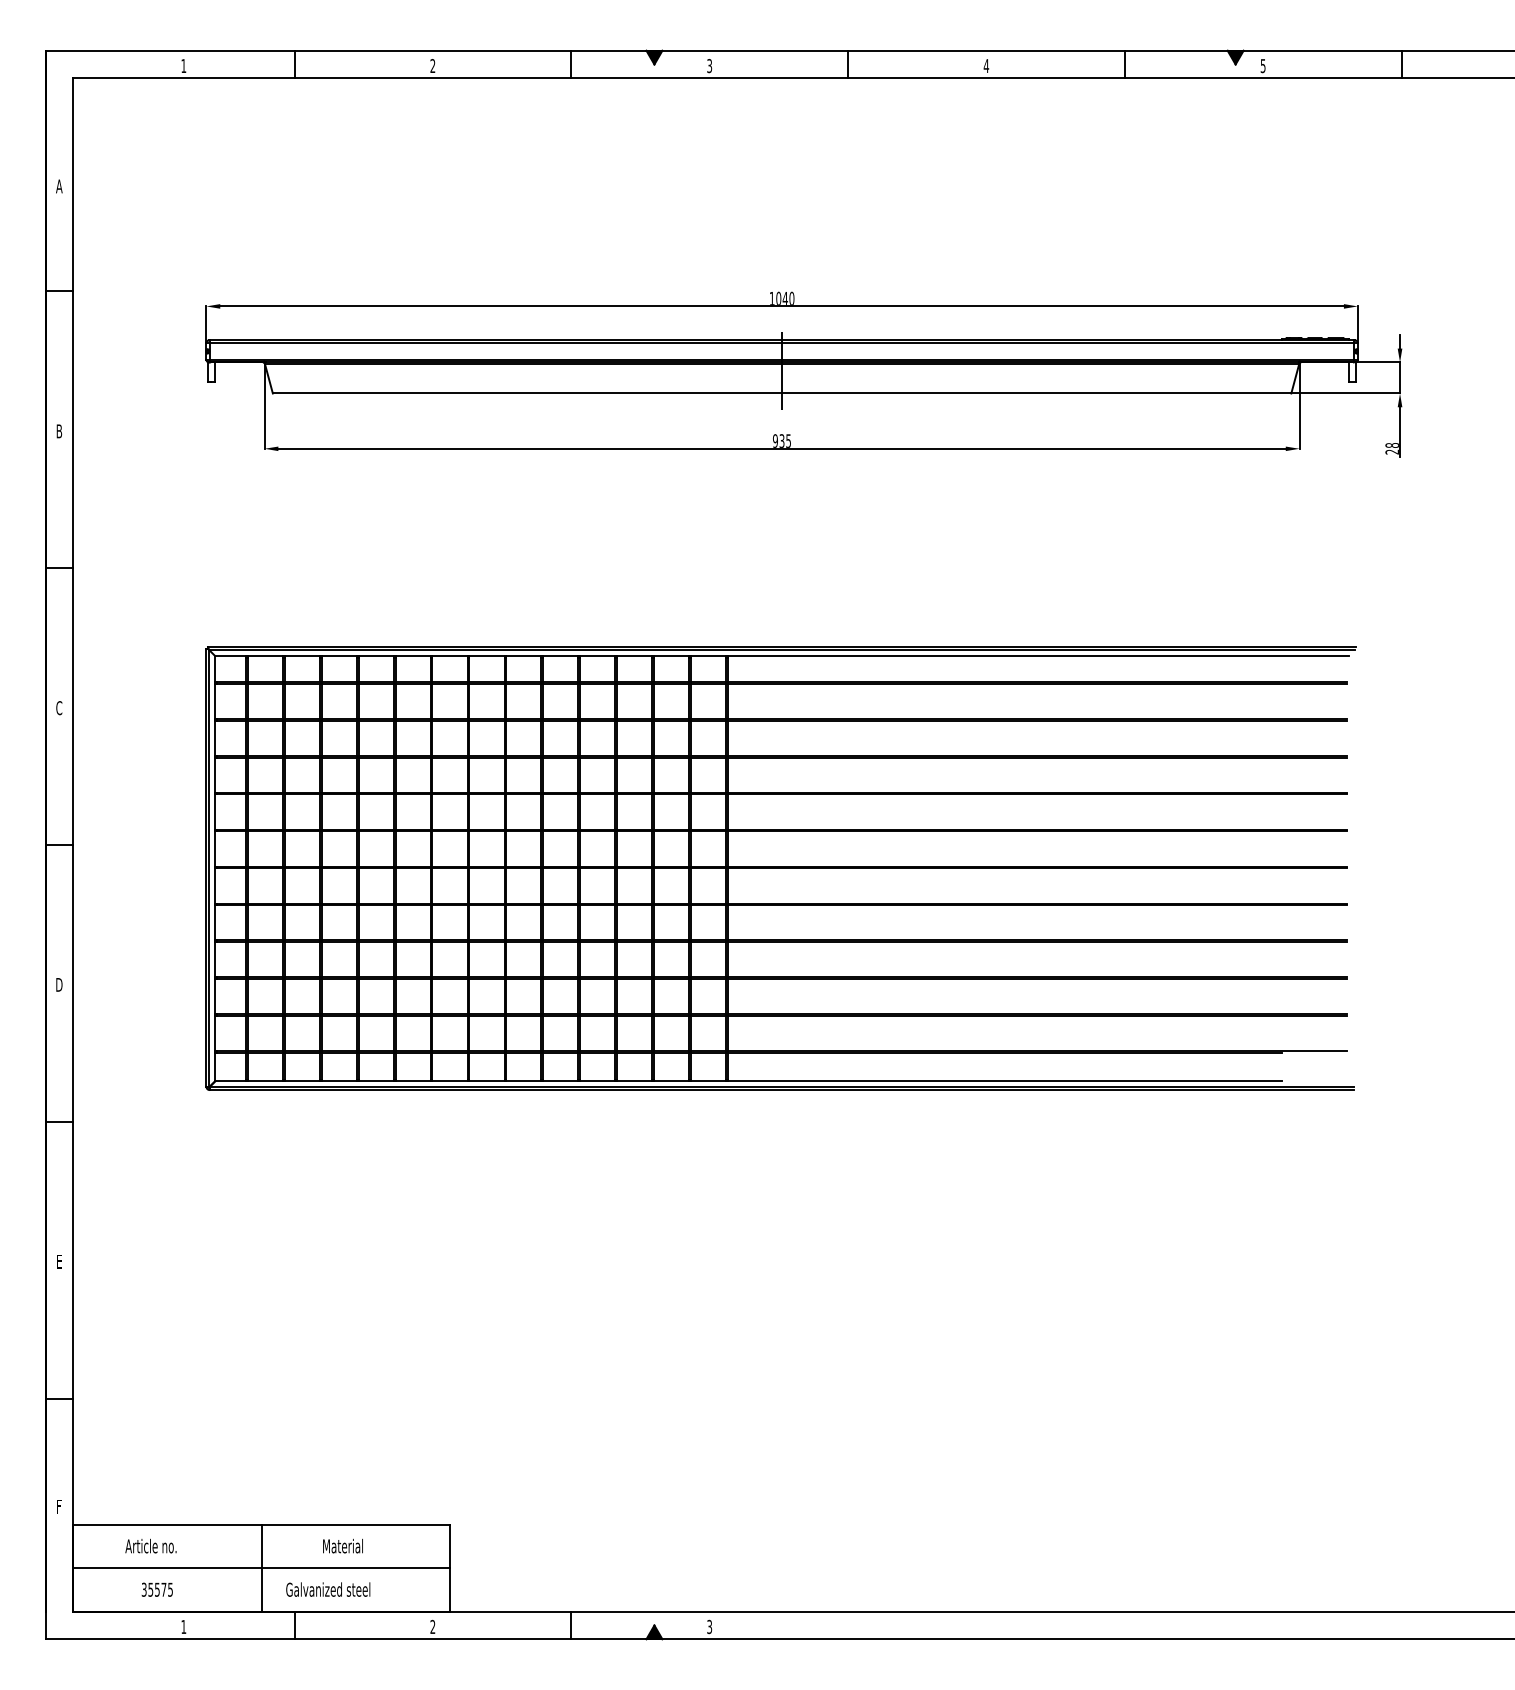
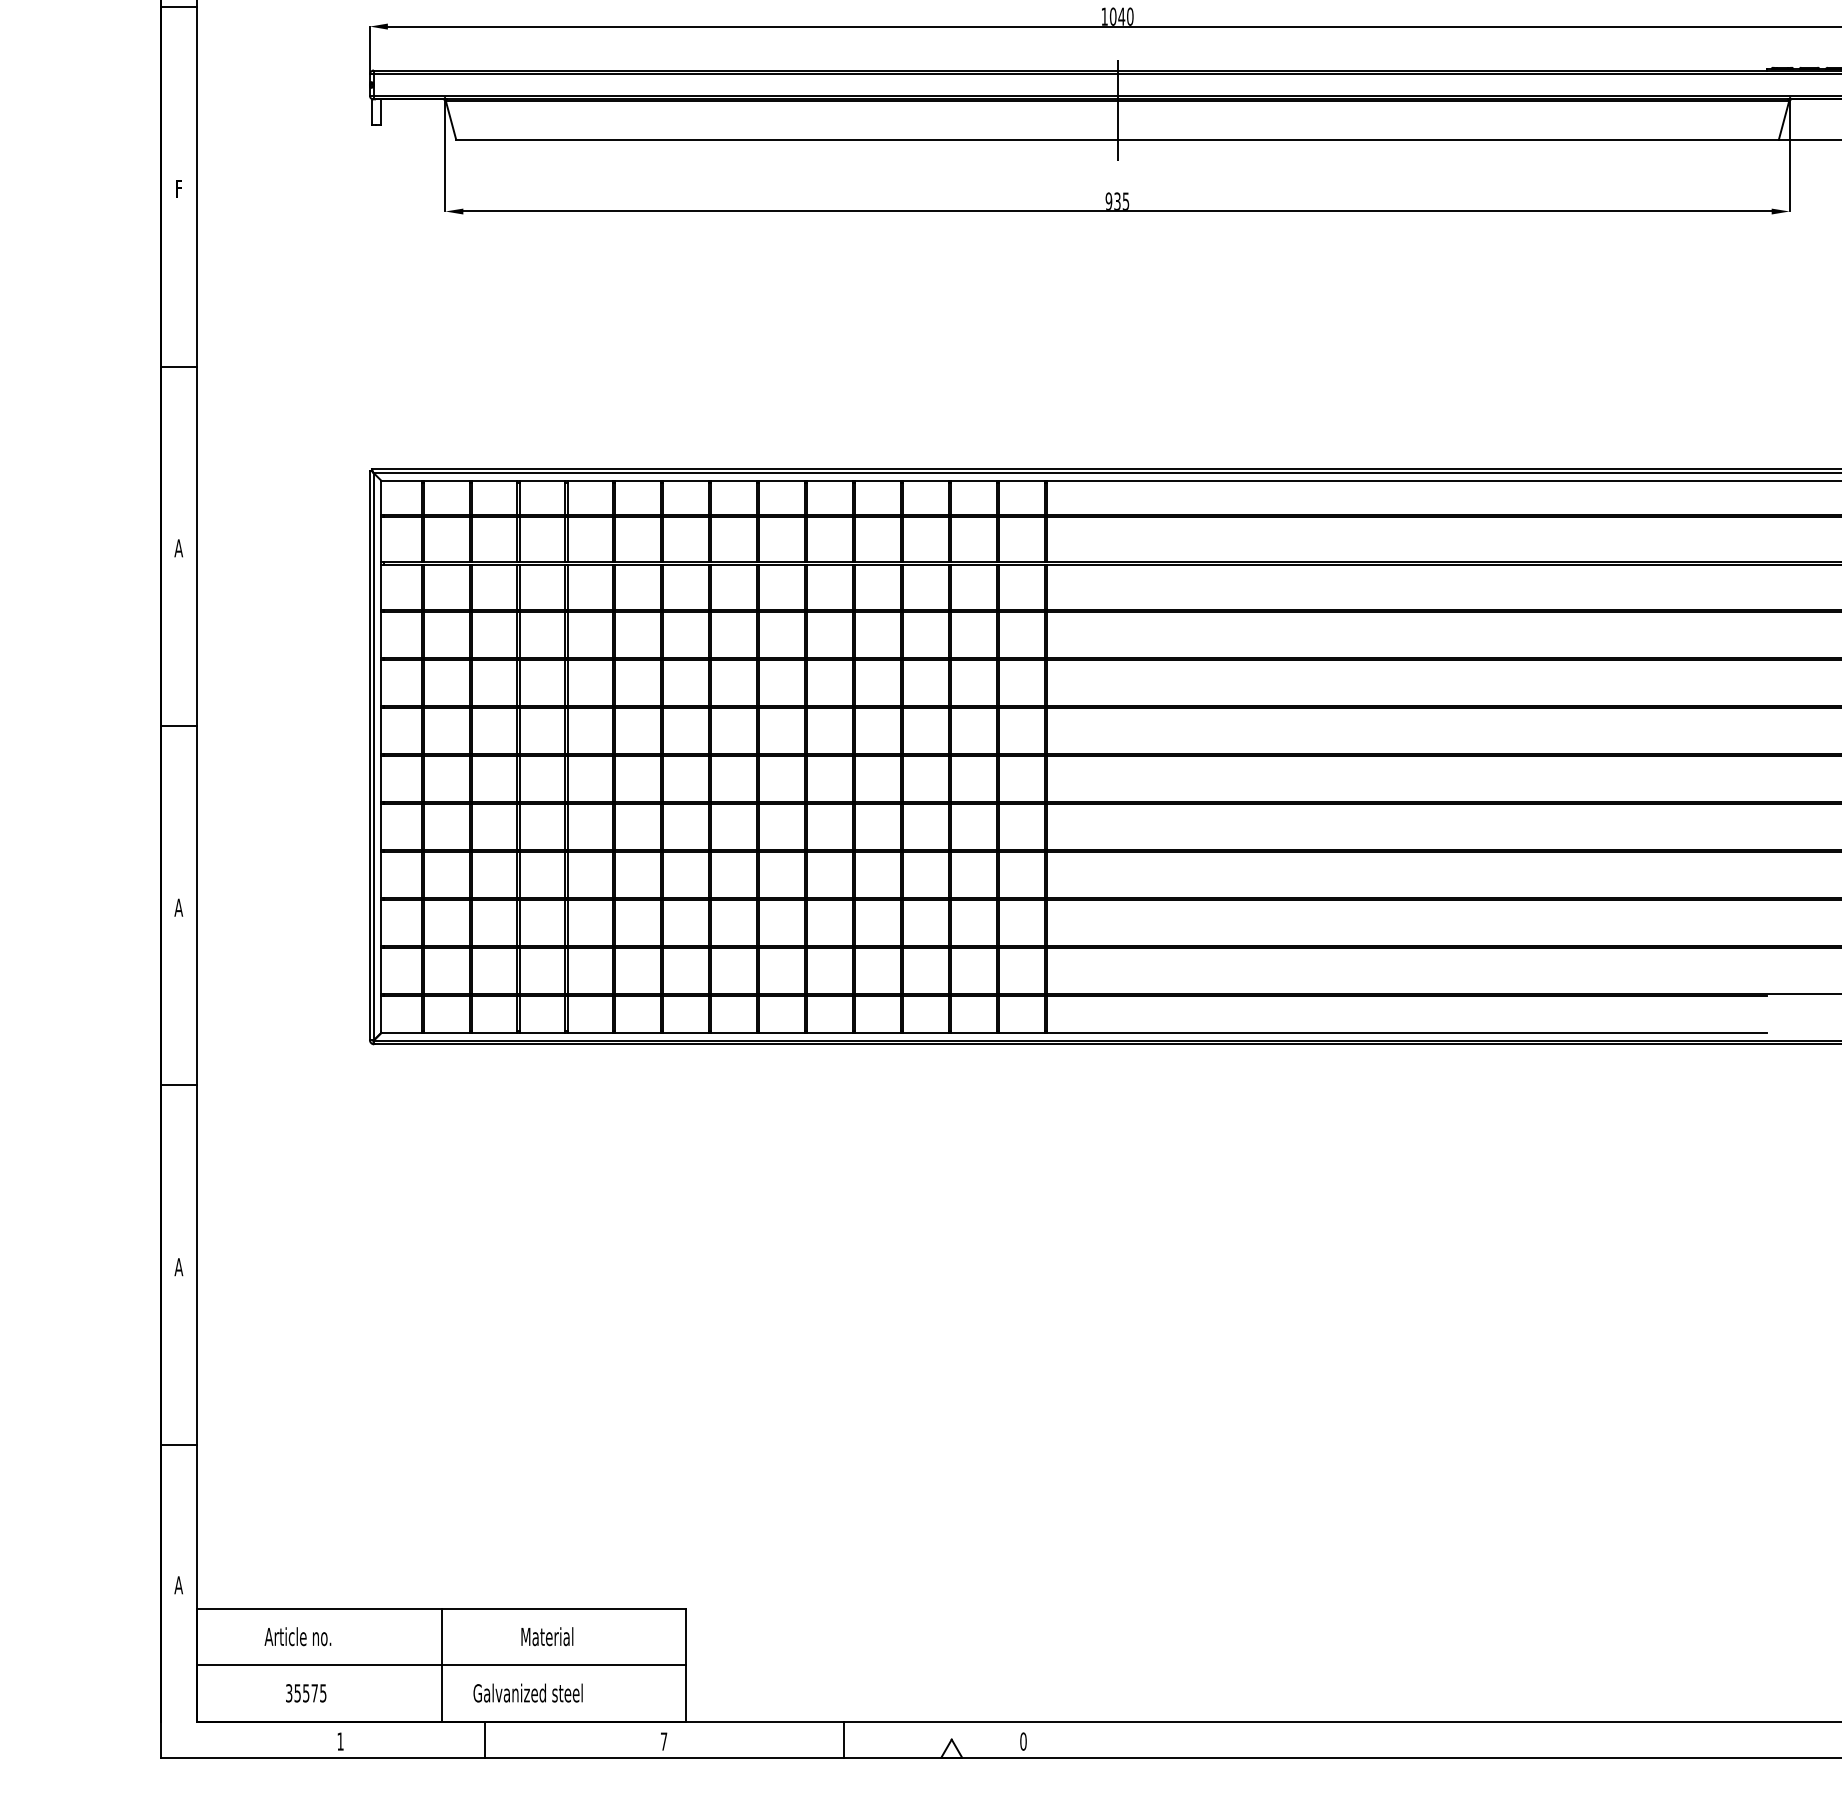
text: (59, 431) -> (179, 189), B -> F
text: (59, 708) -> (179, 548), C -> A
text: (59, 984) -> (179, 907), D -> A
text: (59, 1261) -> (179, 1266), E -> A
text: (59, 1506) -> (179, 1585), F -> A
text: (432, 1626) -> (663, 1740), 2 -> 7
text: (709, 1626) -> (1023, 1740), 3 -> 0
fill: (654, 1632) -> (951, 1748), removed

